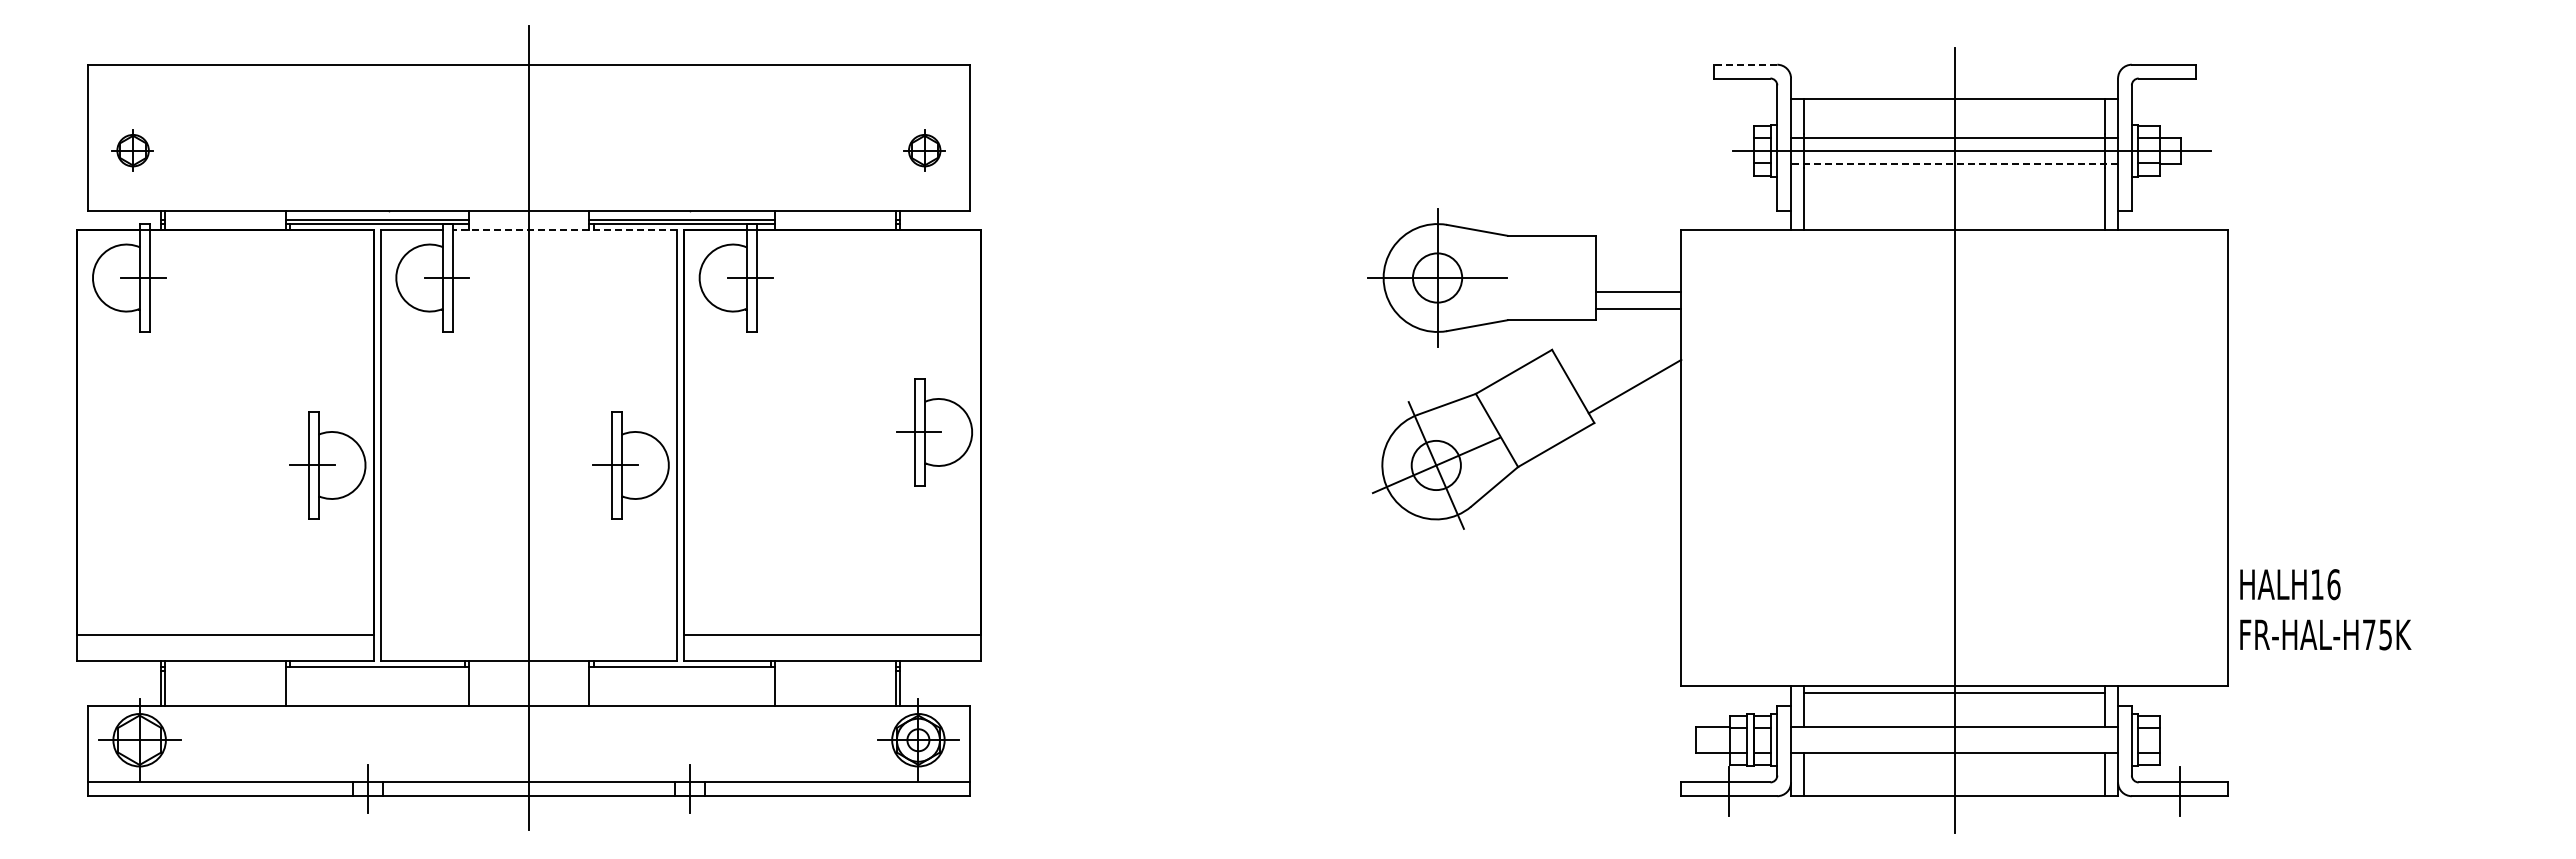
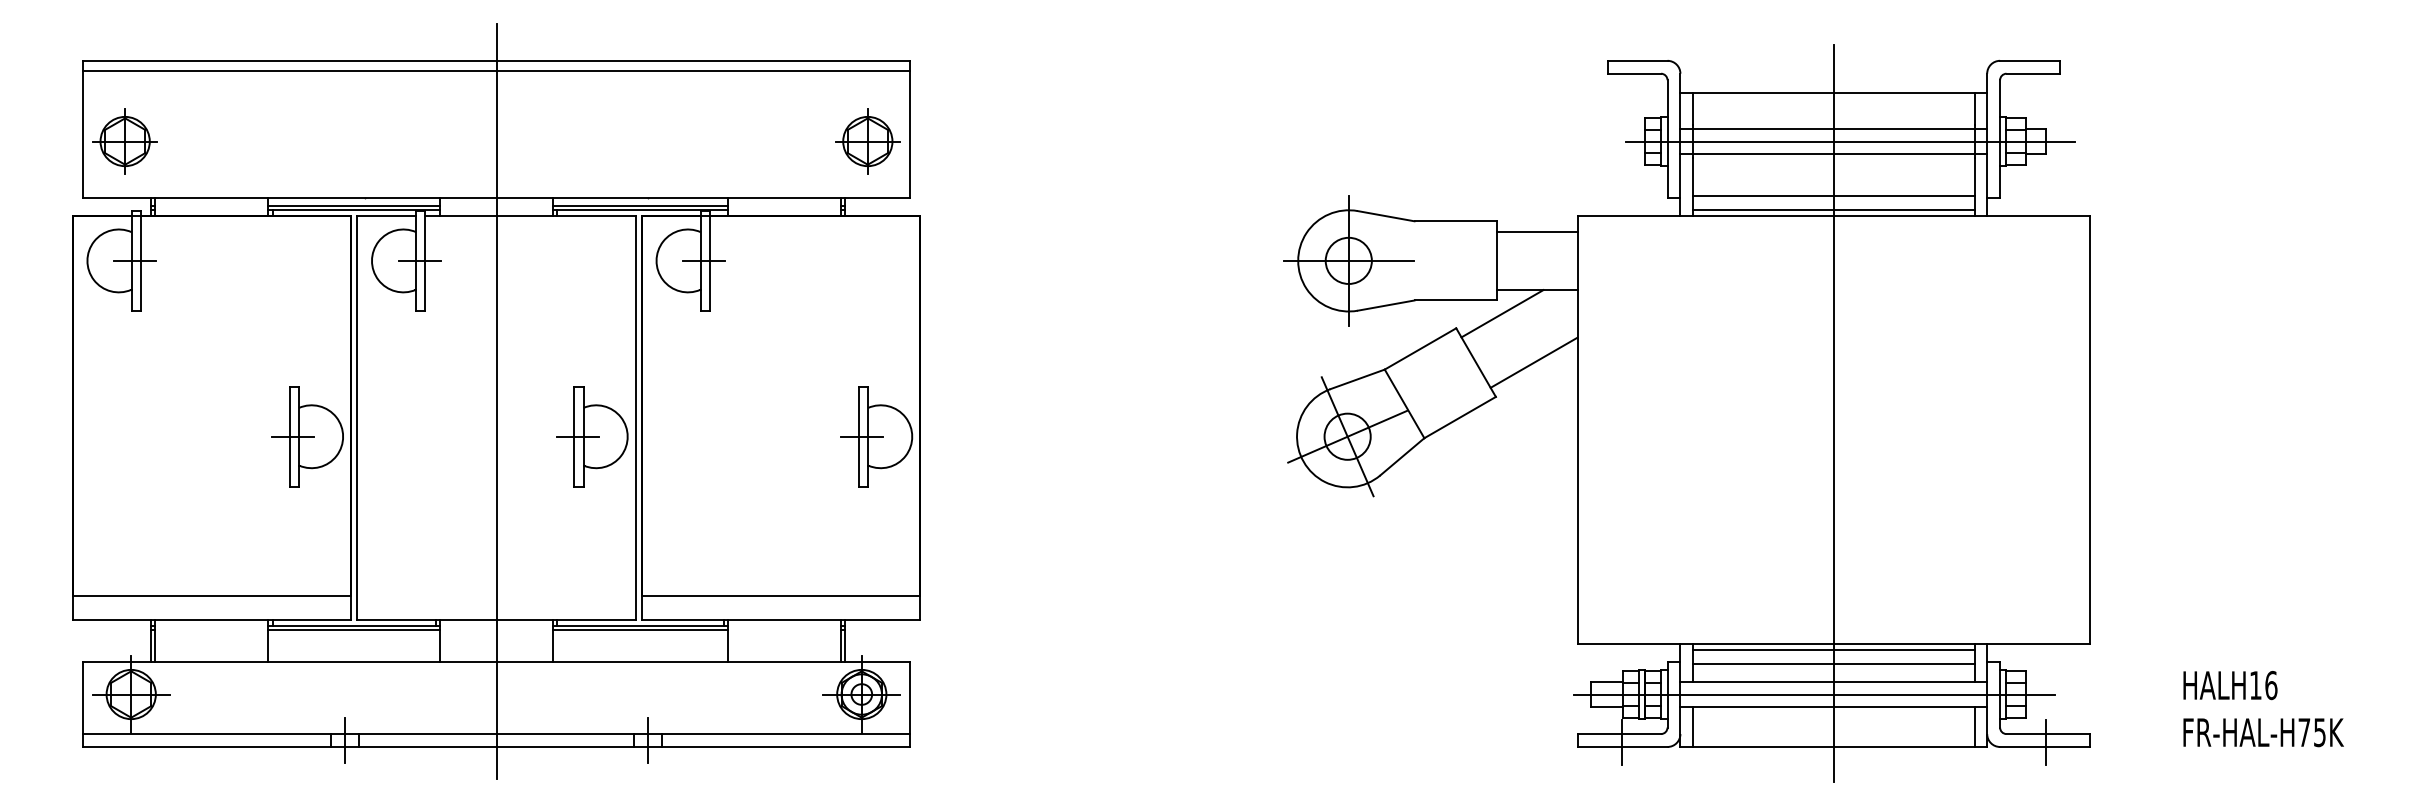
line: (1745, 64) -> (1637, 60), dashed -> solid
line: (529, 75) -> (496, 70), added
part: (132, 150) -> (124, 141), size x1.67
part: (924, 150) -> (867, 141), size x1.67
line: (1954, 163) -> (1833, 153), dashed -> solid
line: (1954, 208) -> (1833, 195), added
line: (1954, 223) -> (1833, 209), added
line: (564, 230) -> (529, 216), dashed -> solid
line: (1638, 292) -> (1537, 232), moved
line: (1601, 334) -> (1502, 313), added
part: (934, 432) -> (876, 436), moved
text: (2325, 609) -> (2263, 708), moved
line: (376, 671) -> (353, 630), added
line: (682, 671) -> (640, 630), added
line: (1954, 707) -> (1833, 663), added
line: (1933, 740) -> (1814, 694), added

